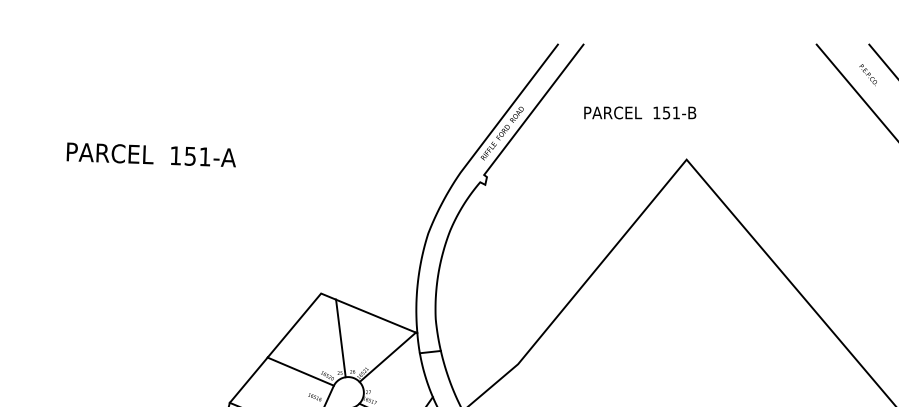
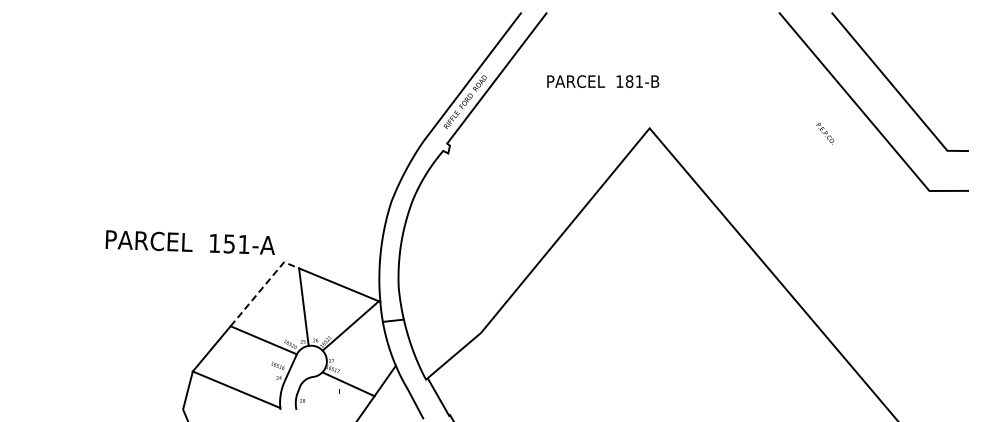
text: (867, 74) -> (824, 133), moved
text: (666, 112) -> (629, 81), 151-B -> 181-B
text: (150, 154) -> (189, 242), moved
line: (300, 318) -> (263, 287), solid -> dashed

